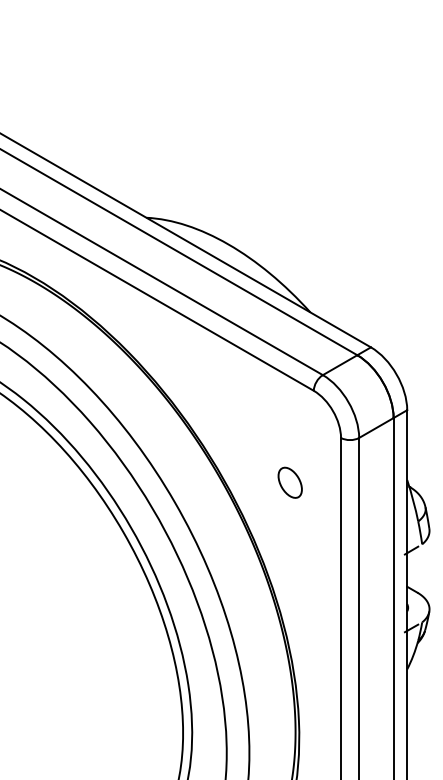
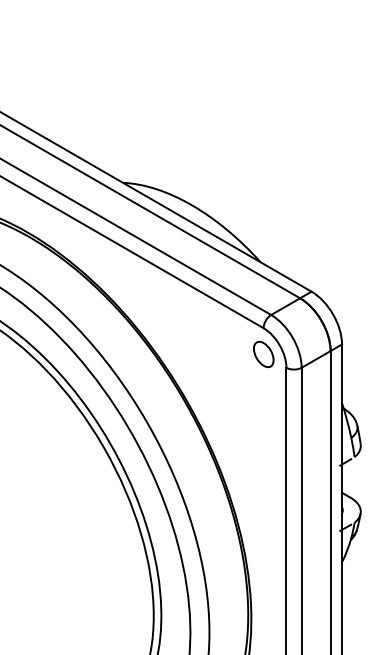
part: (289, 482) -> (263, 354), moved

